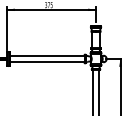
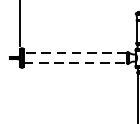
line: (46, 55) -> (74, 53), solid -> dashed
line: (47, 62) -> (75, 62), solid -> dashed

